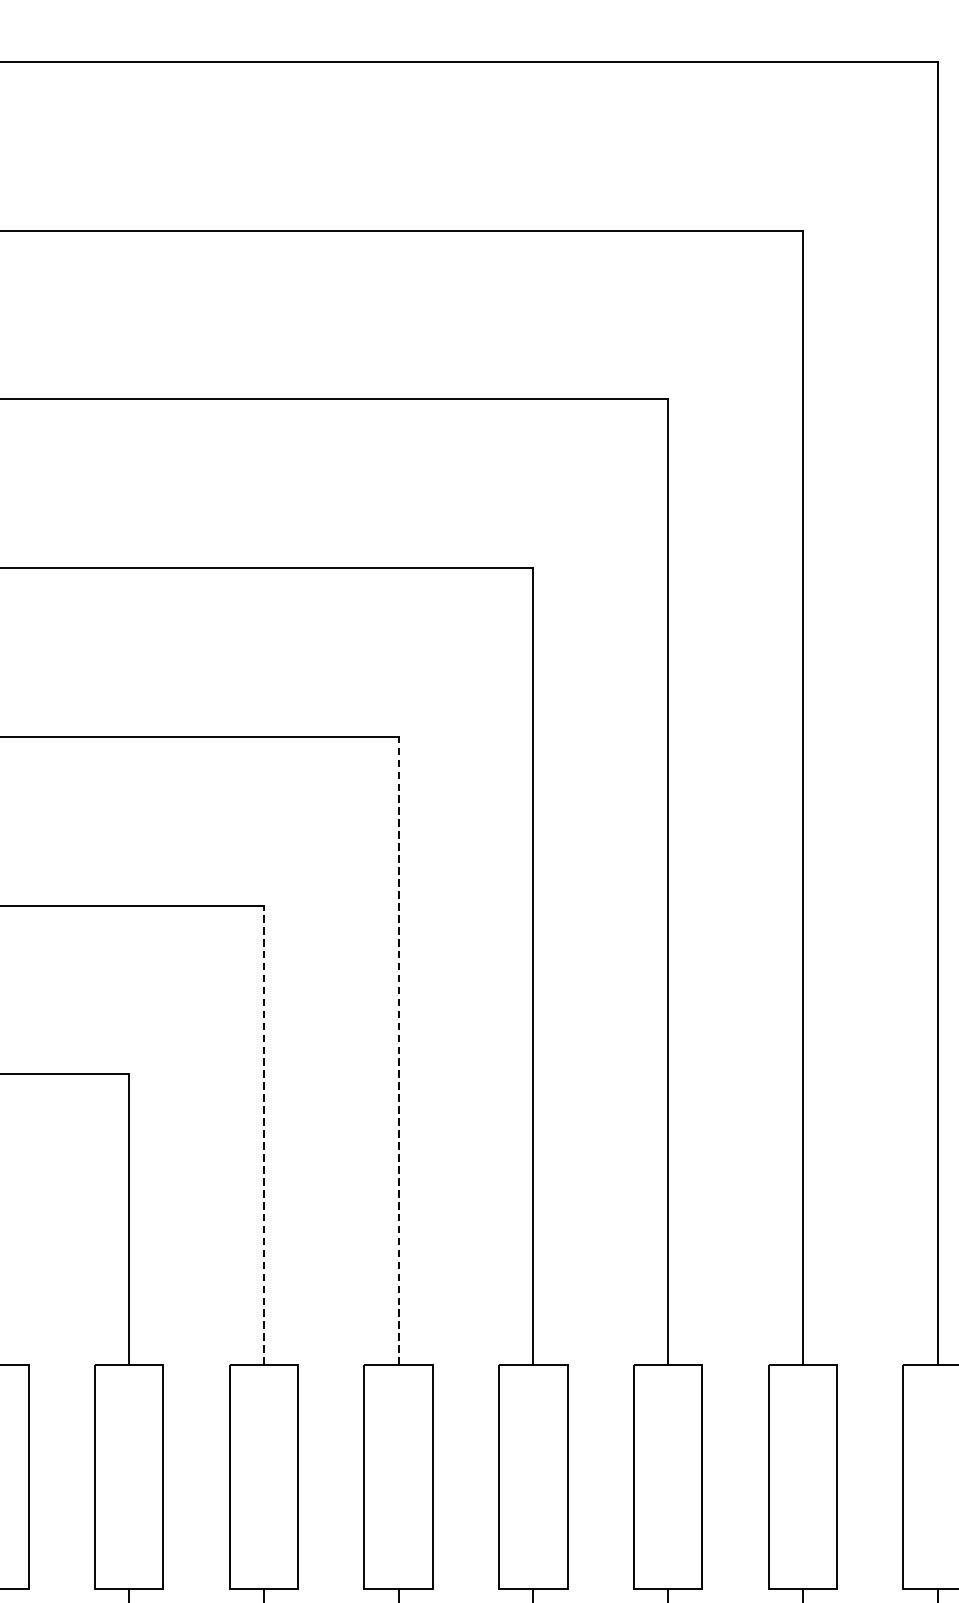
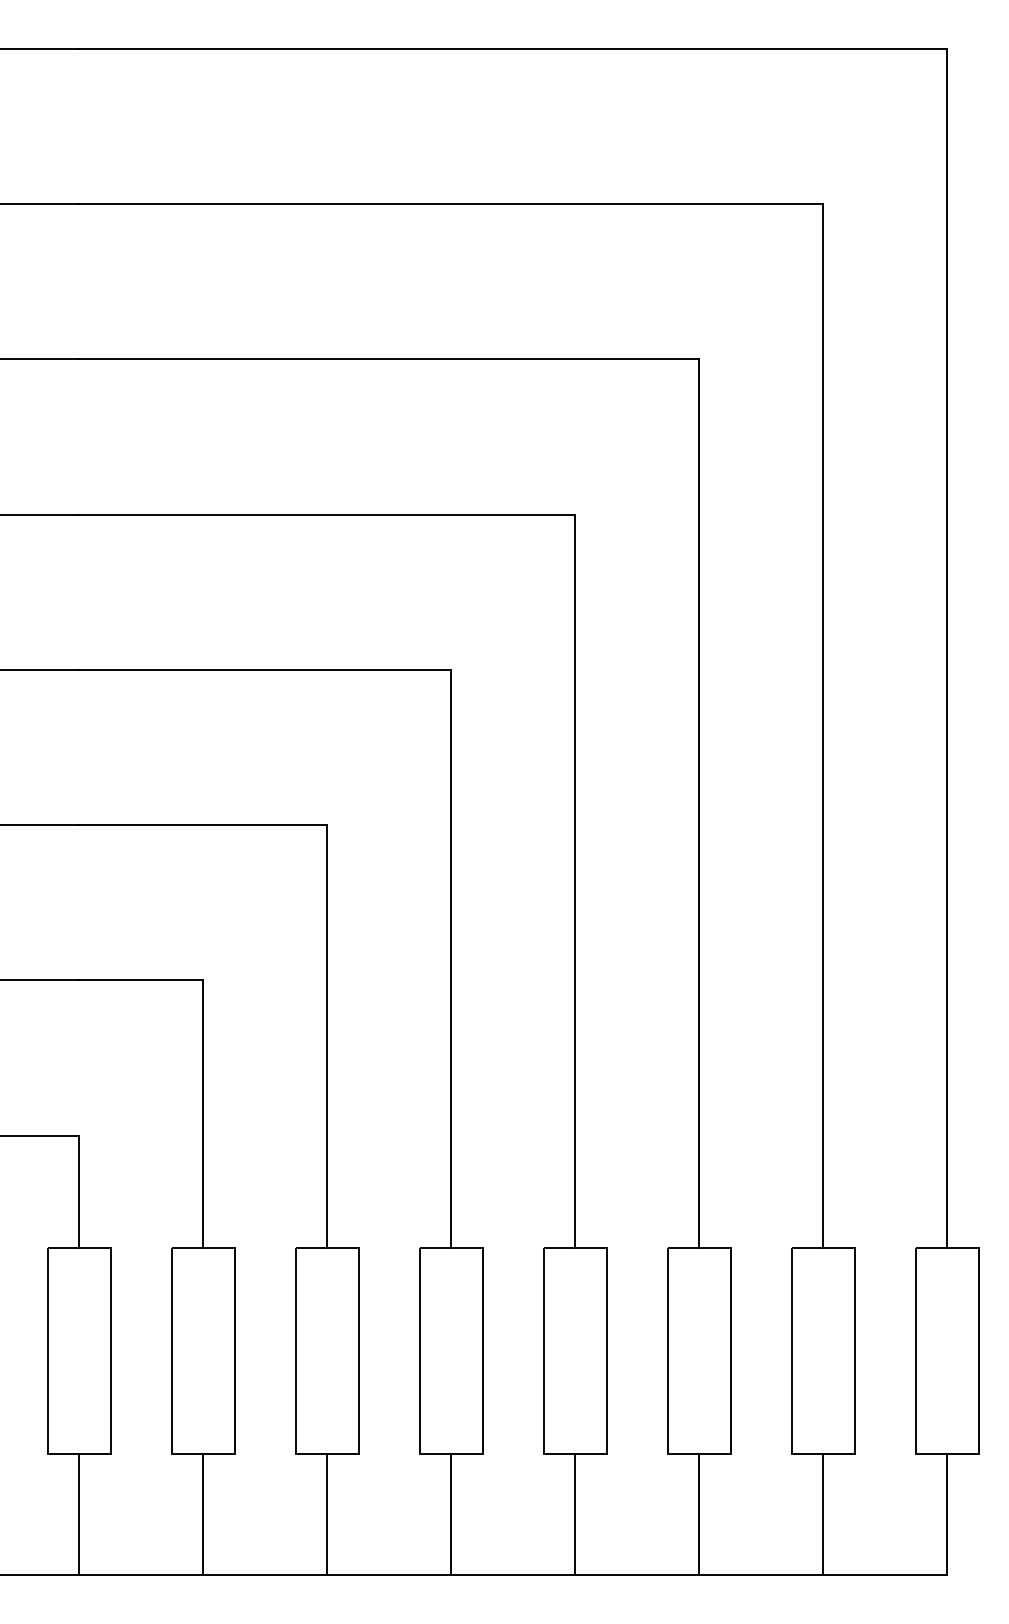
line: (398, 1050) -> (451, 958), dashed -> solid
line: (264, 1135) -> (327, 1036), dashed -> solid

